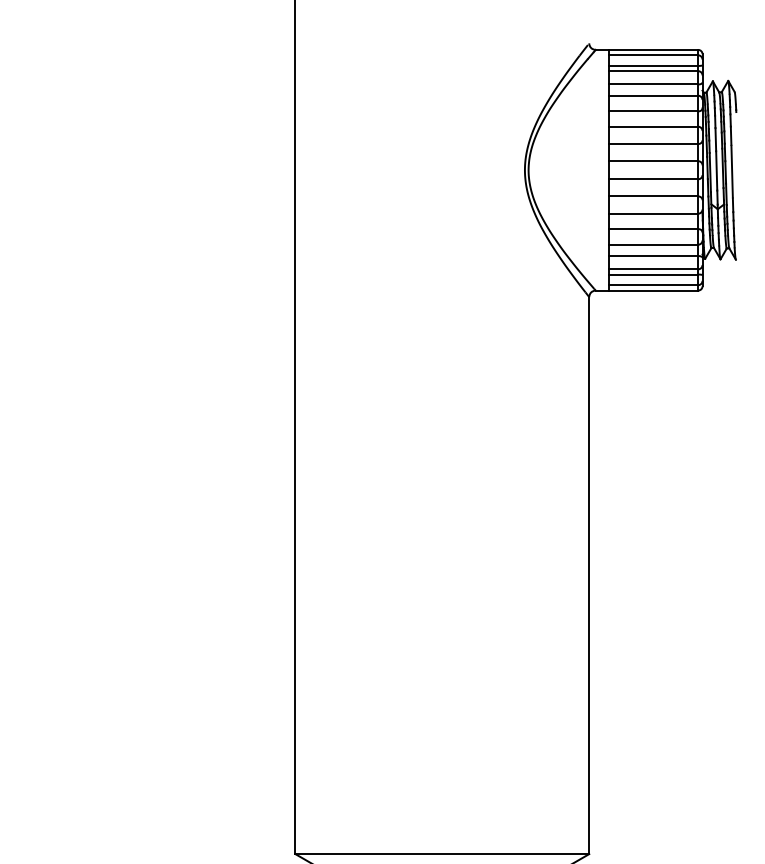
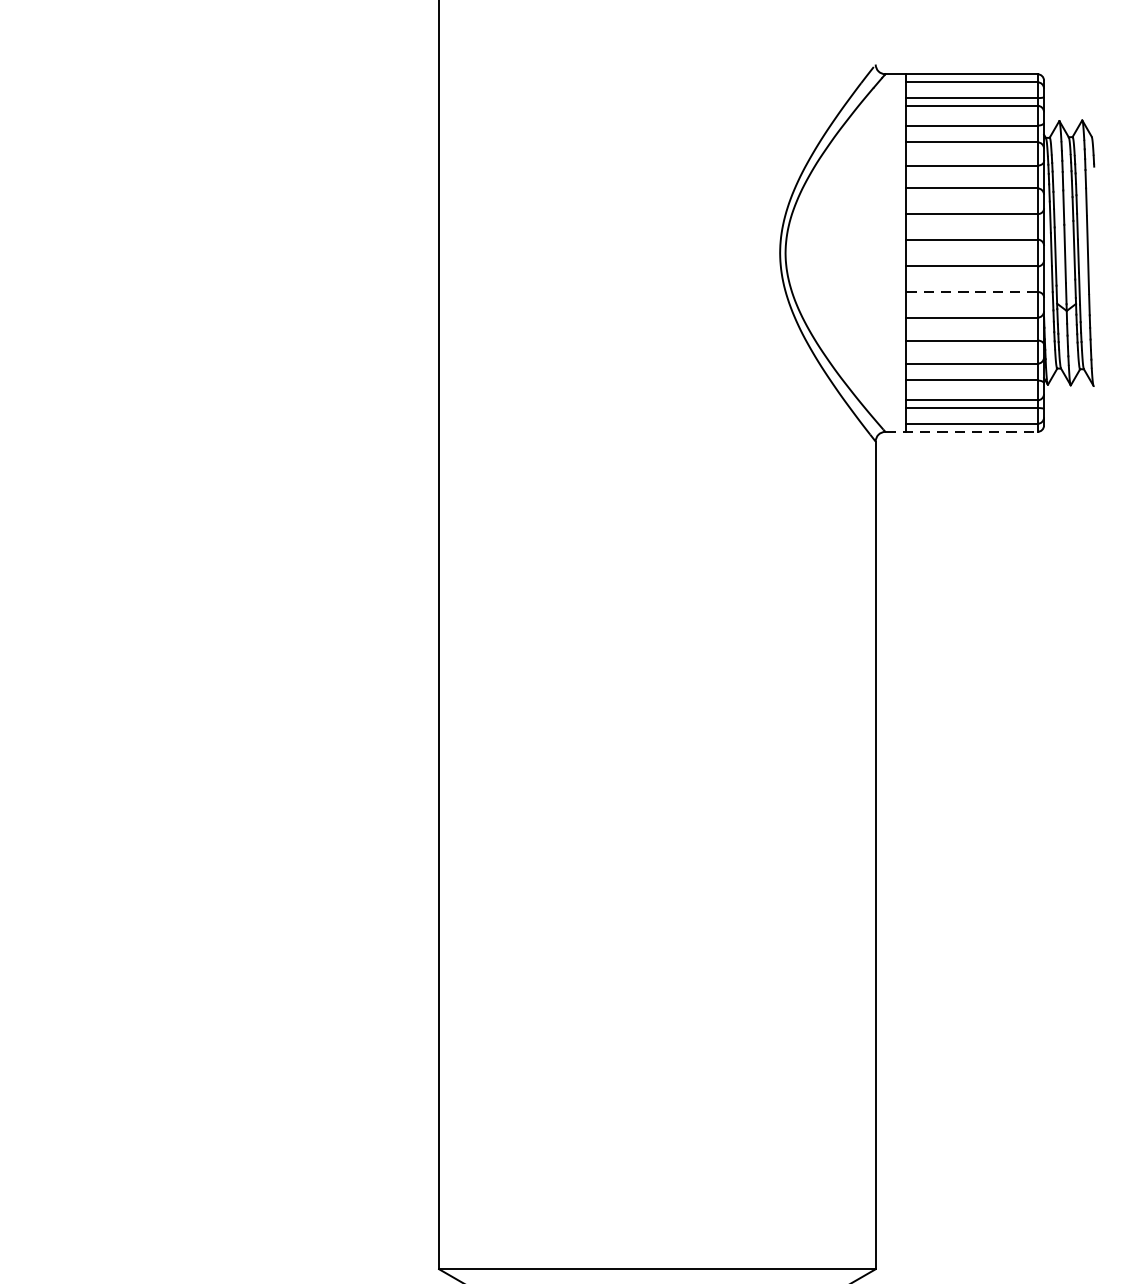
line: (653, 196) -> (971, 292), solid -> dashed
line: (647, 290) -> (962, 431), solid -> dashed

